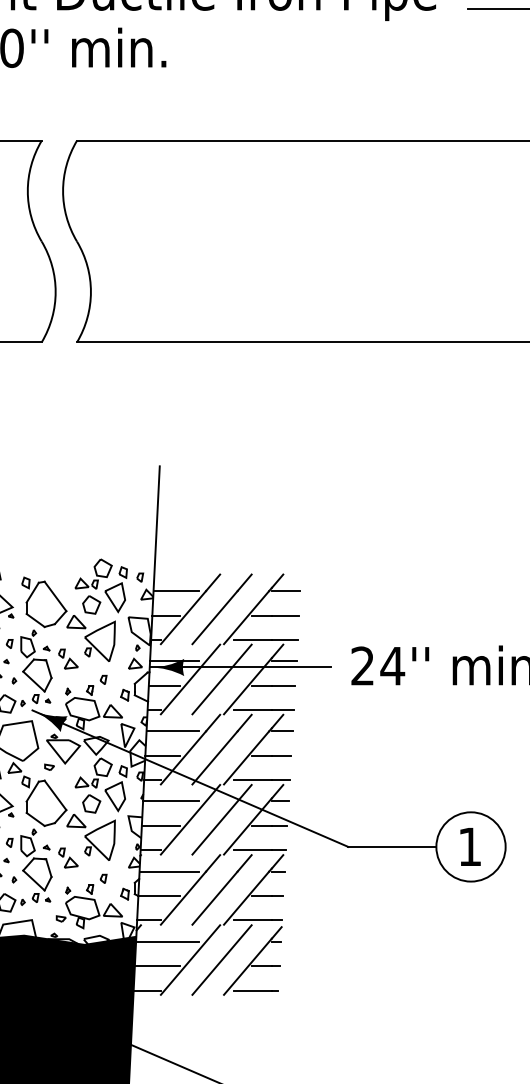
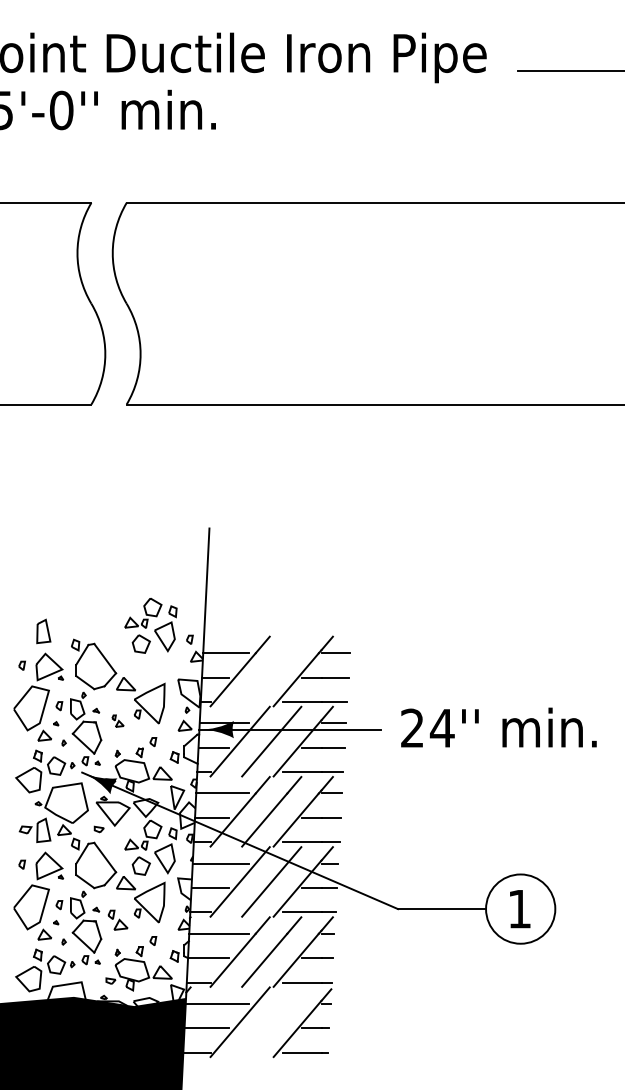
part: (100, 586) -> (150, 625), moved
line: (221, 609) -> (271, 671), removed
part: (67, 658) -> (117, 720), size x0.6
line: (221, 960) -> (271, 1022), removed

